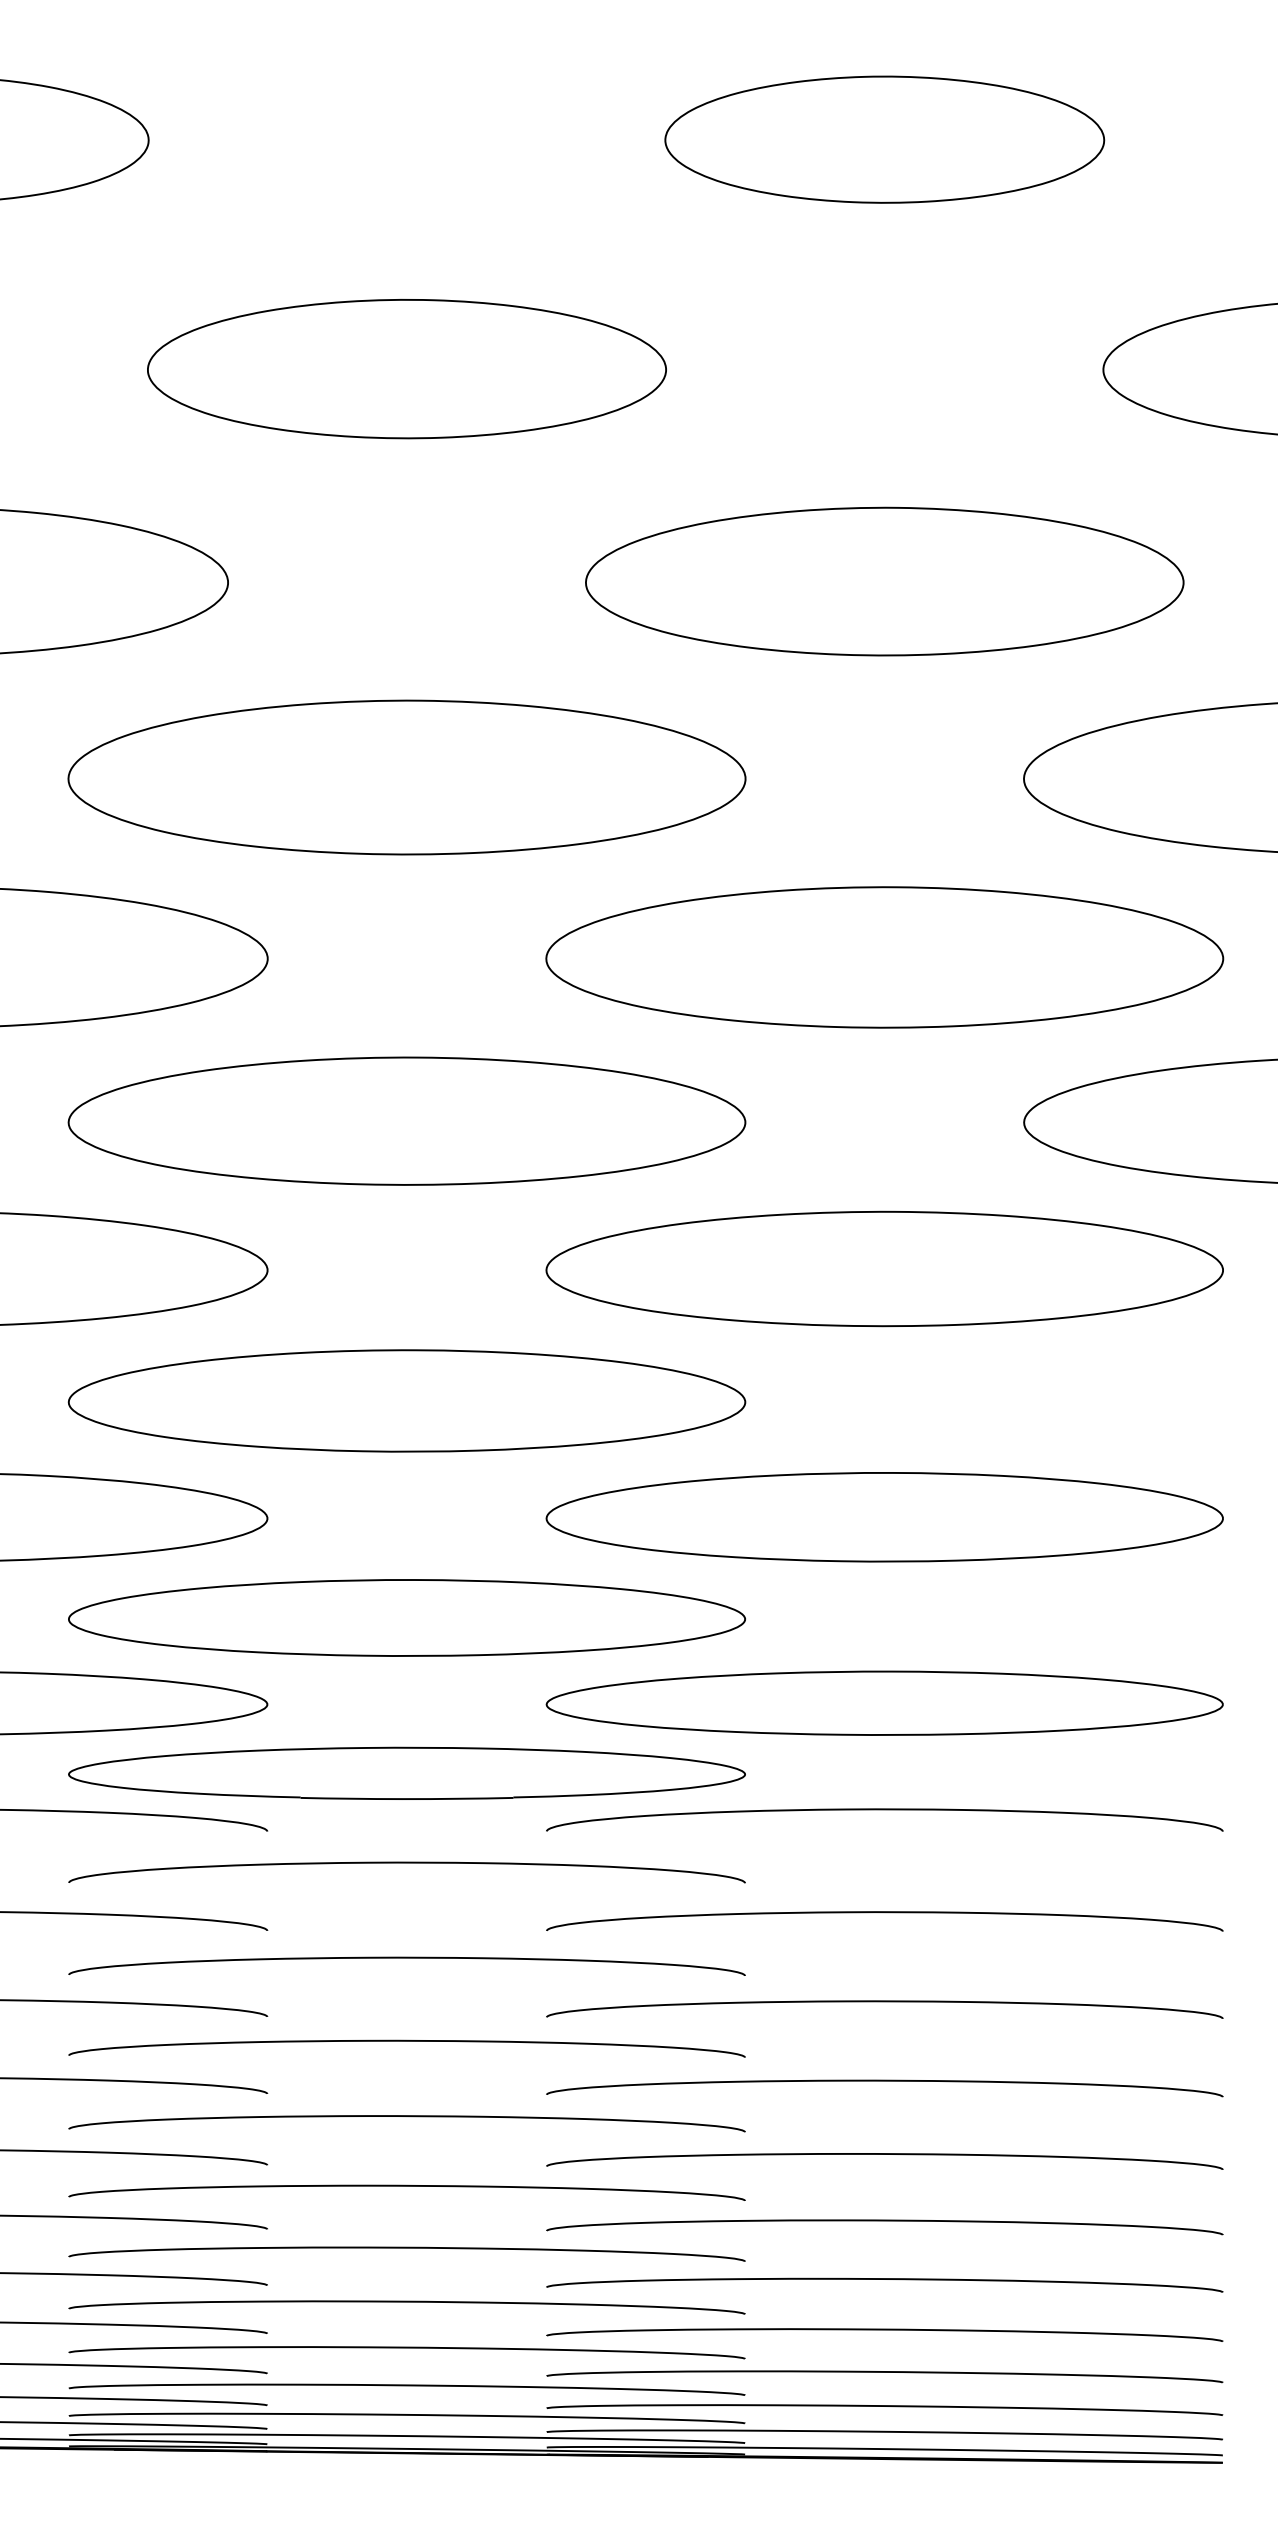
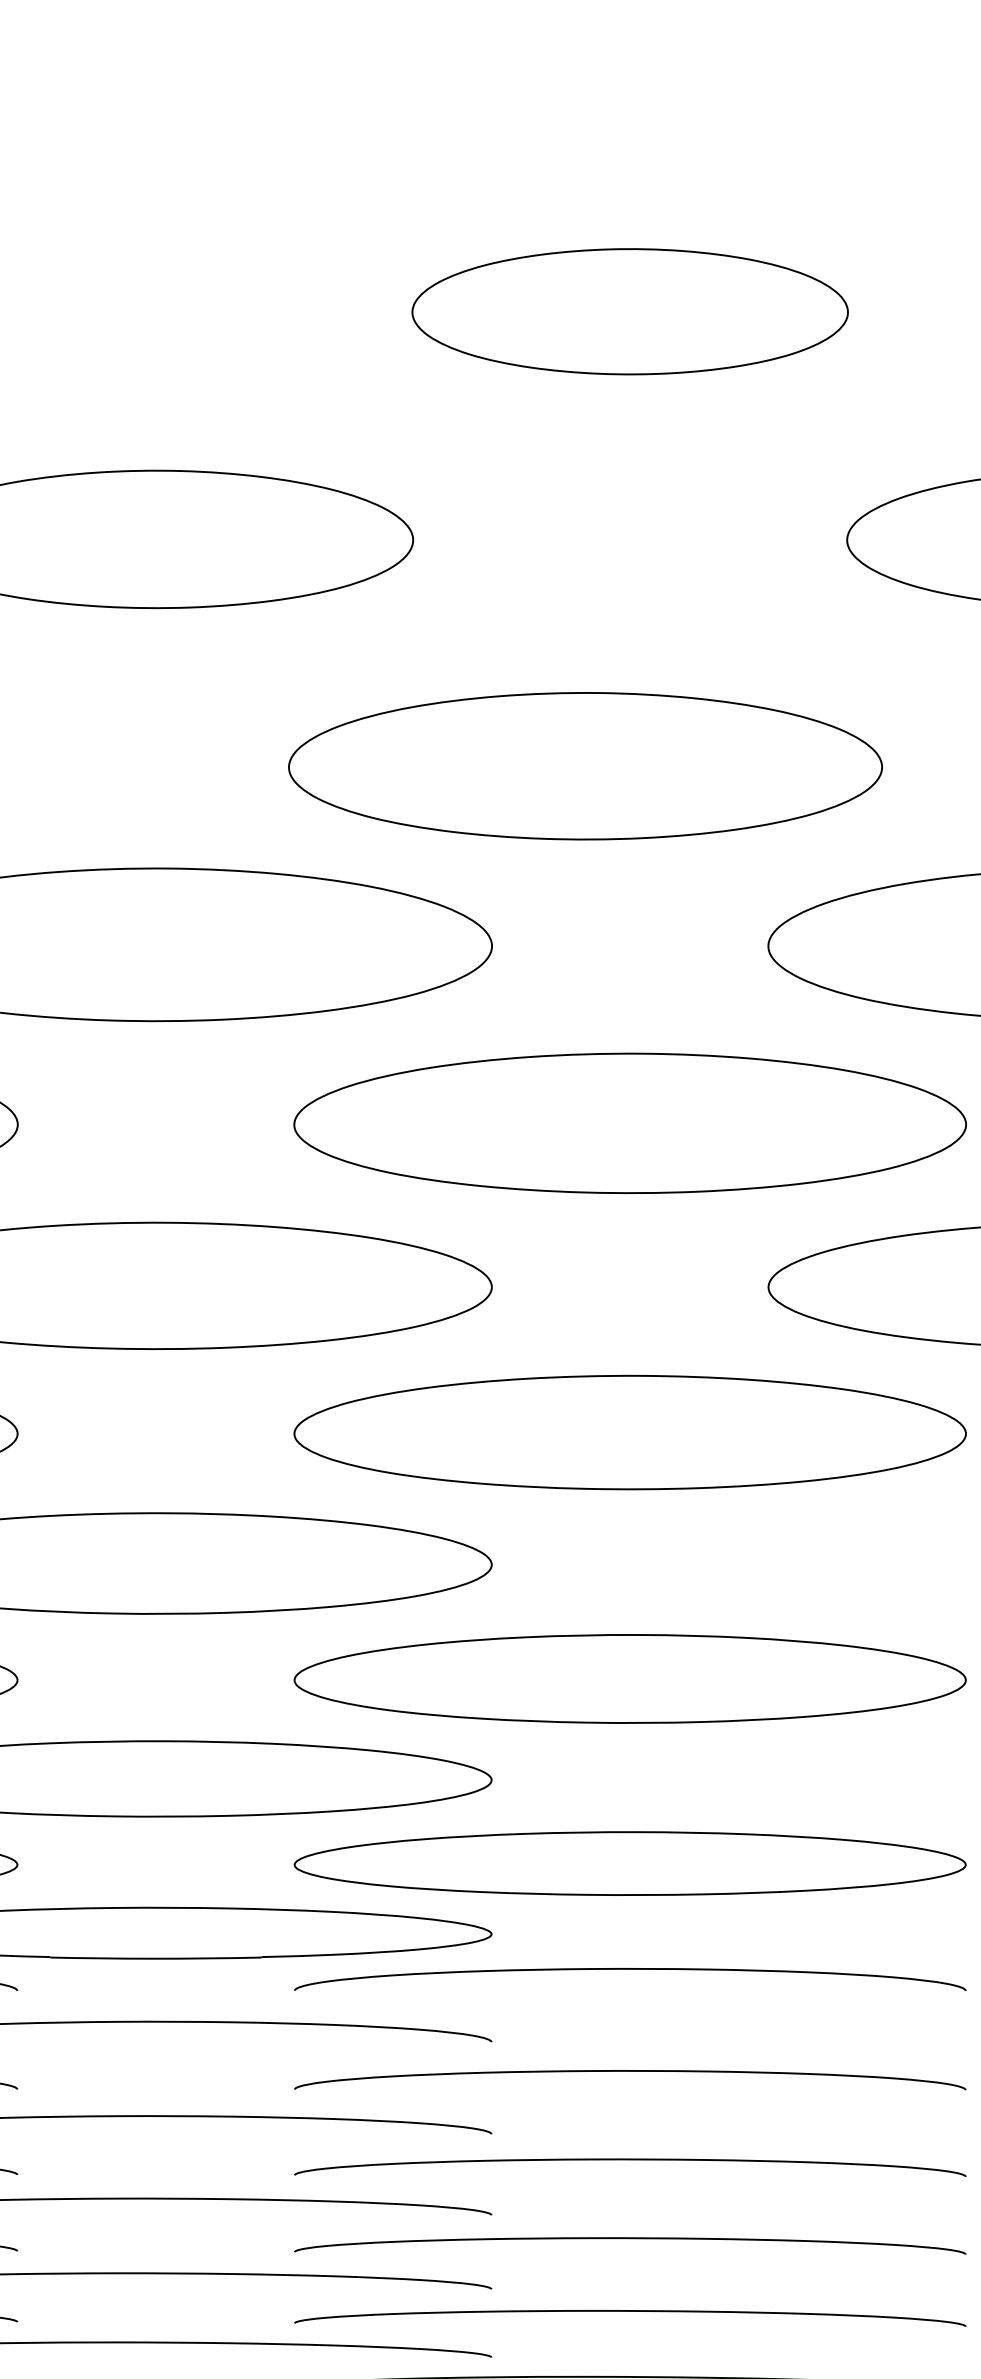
part: (884, 581) -> (585, 766), moved

